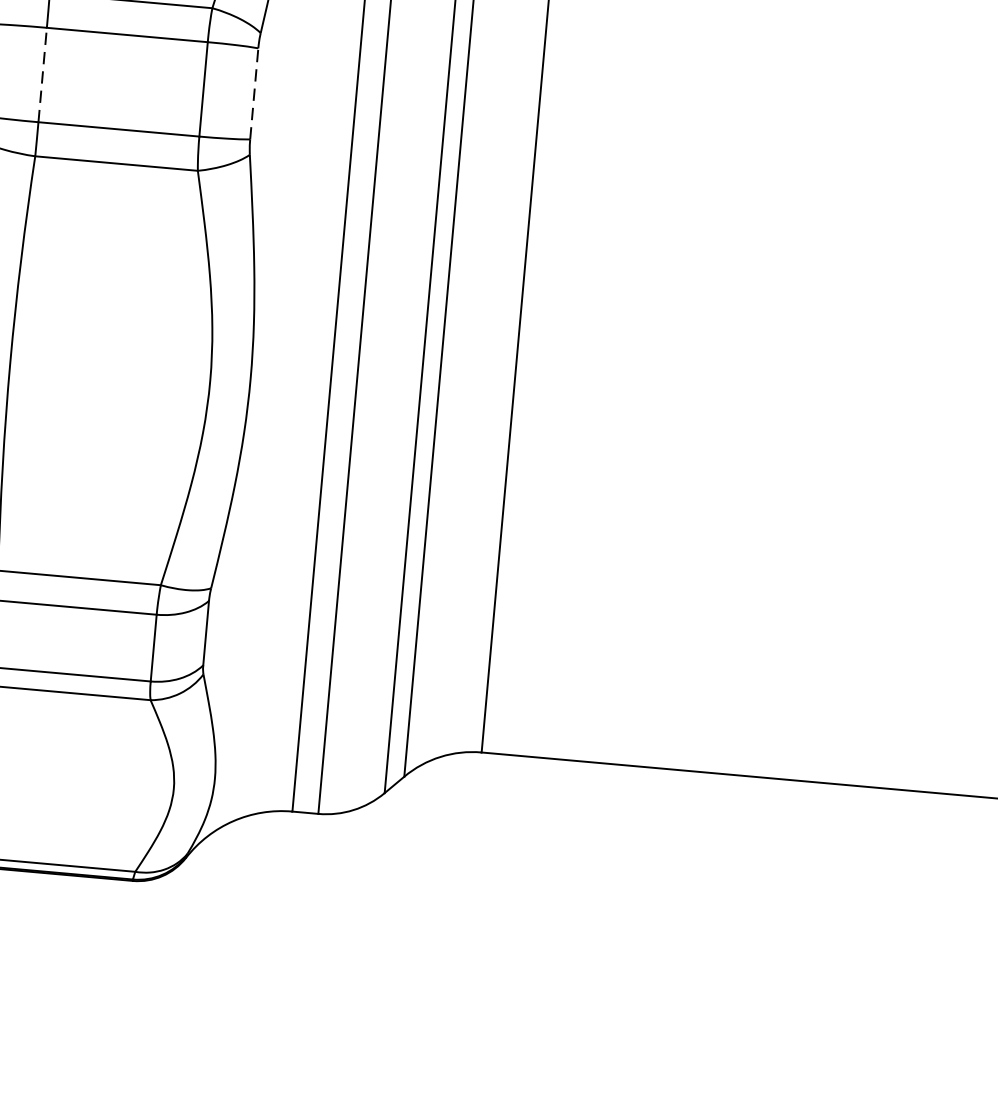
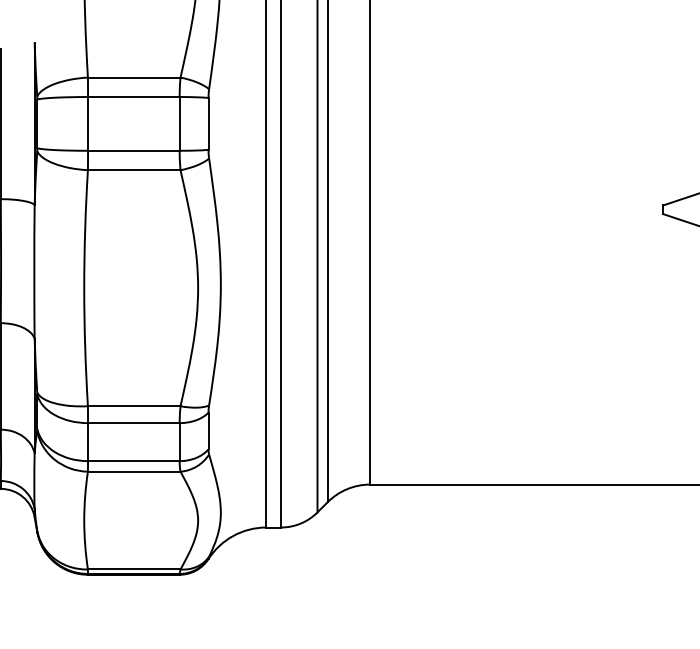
line: (43, 74) -> (88, 123), dashed -> solid
line: (254, 93) -> (208, 123), dashed -> solid

